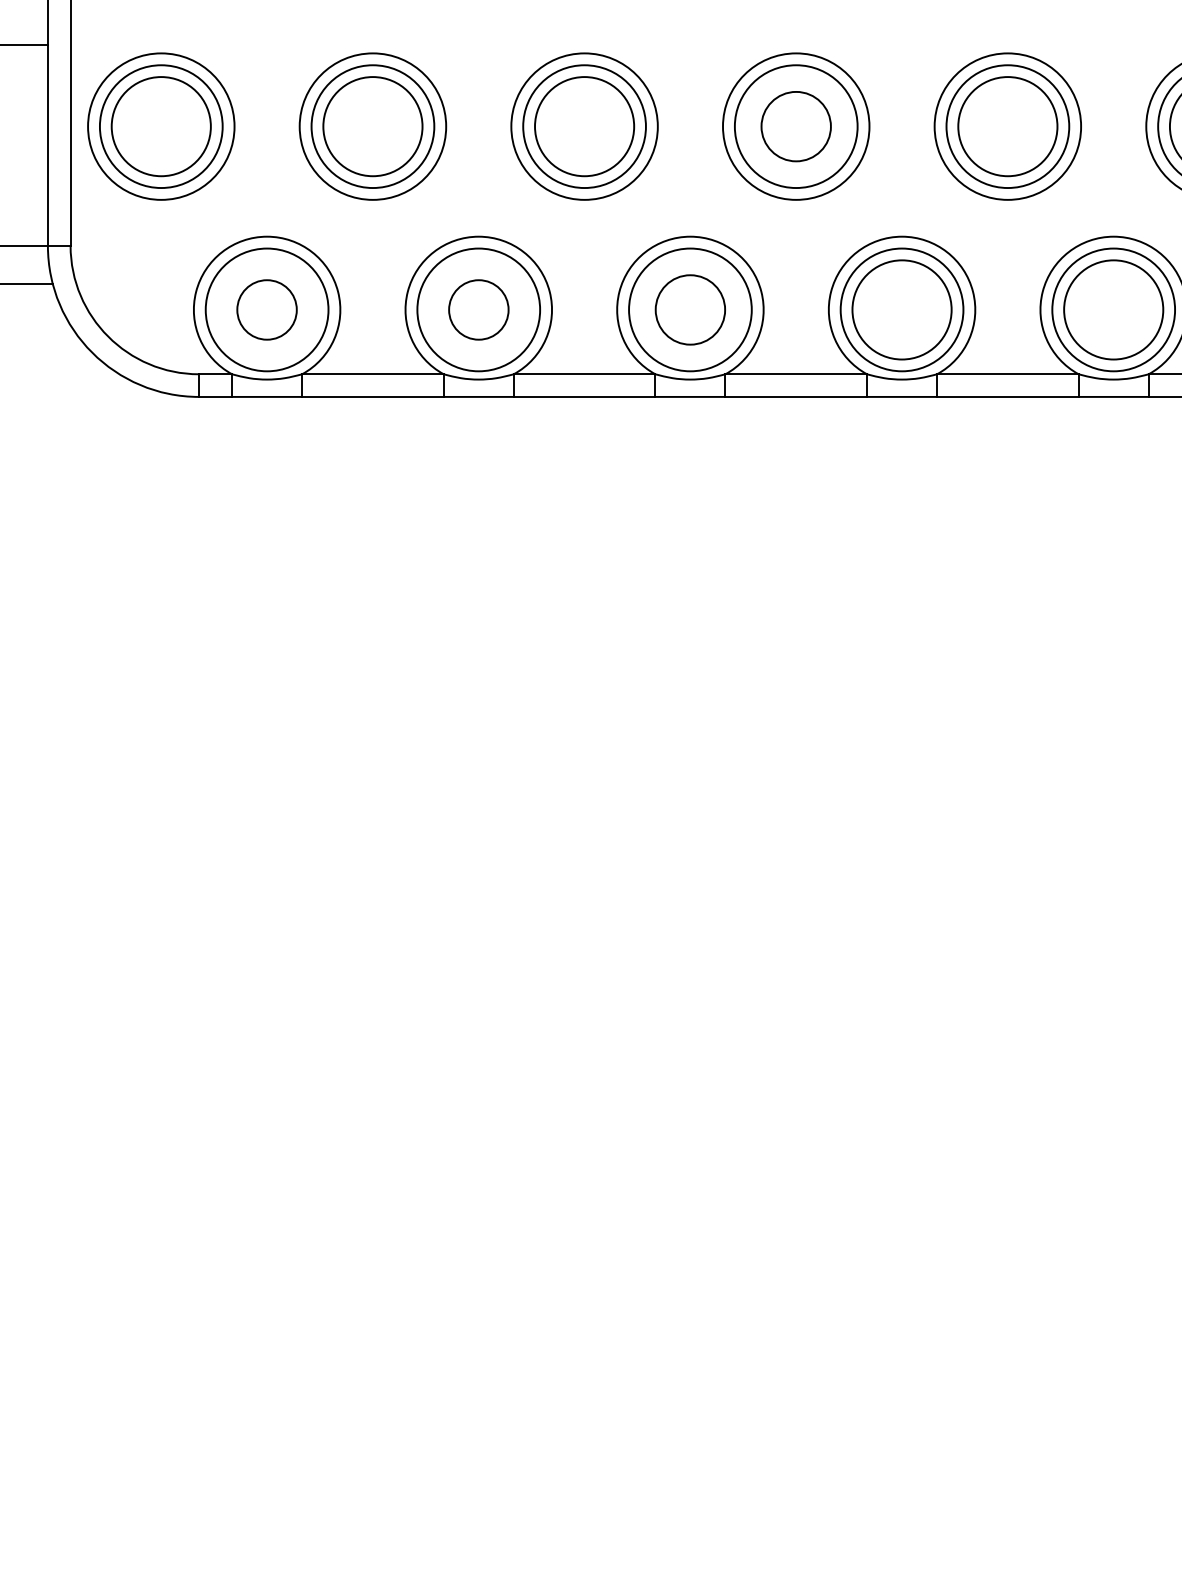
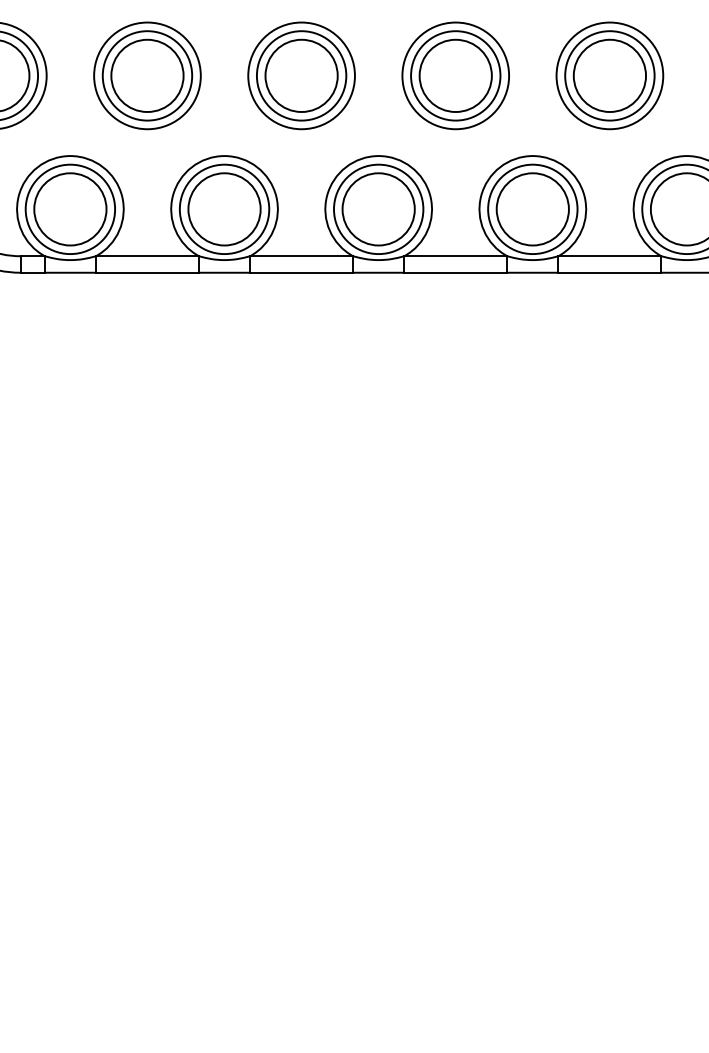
circle: (795, 126) -> (455, 75), size x1.43
circle: (266, 309) -> (69, 209), size x1.67
circle: (478, 309) -> (224, 209), size x1.67
circle: (690, 309) -> (378, 209), size x1.43

